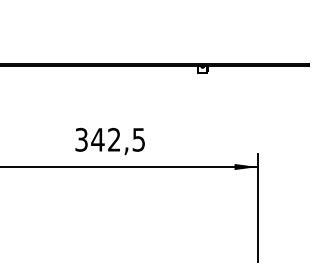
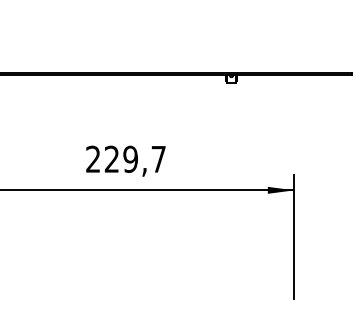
text: (109, 139) -> (125, 158), 342,5 -> 229,7

